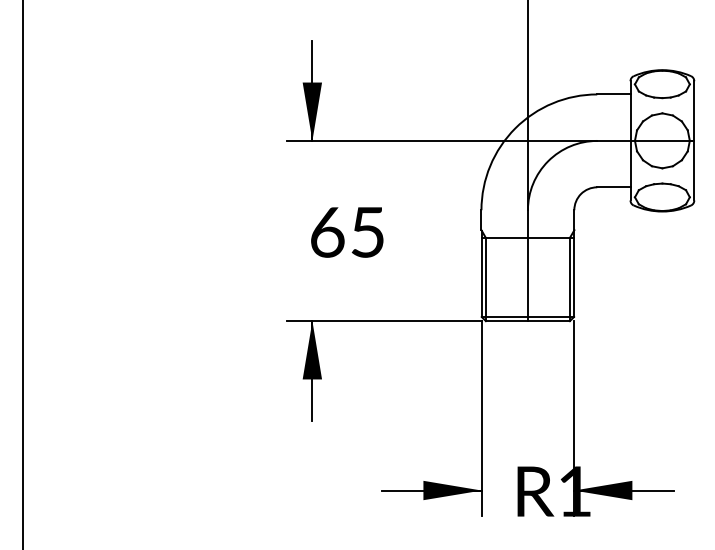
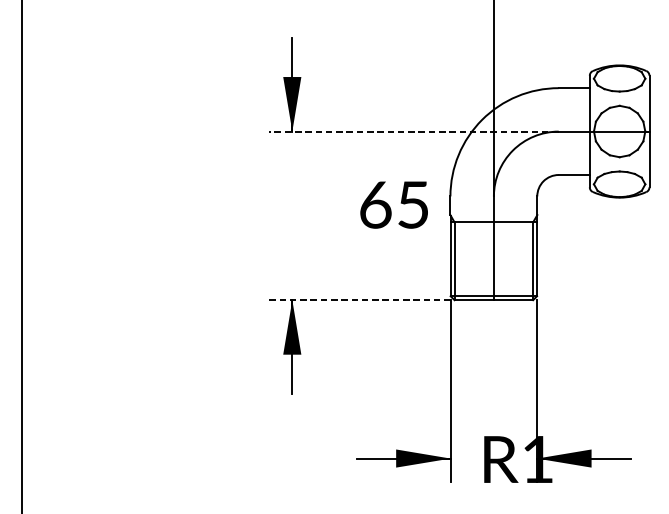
line: (442, 140) -> (413, 131), solid -> dashed
text: (347, 232) -> (394, 205), moved
line: (384, 321) -> (359, 300), solid -> dashed

